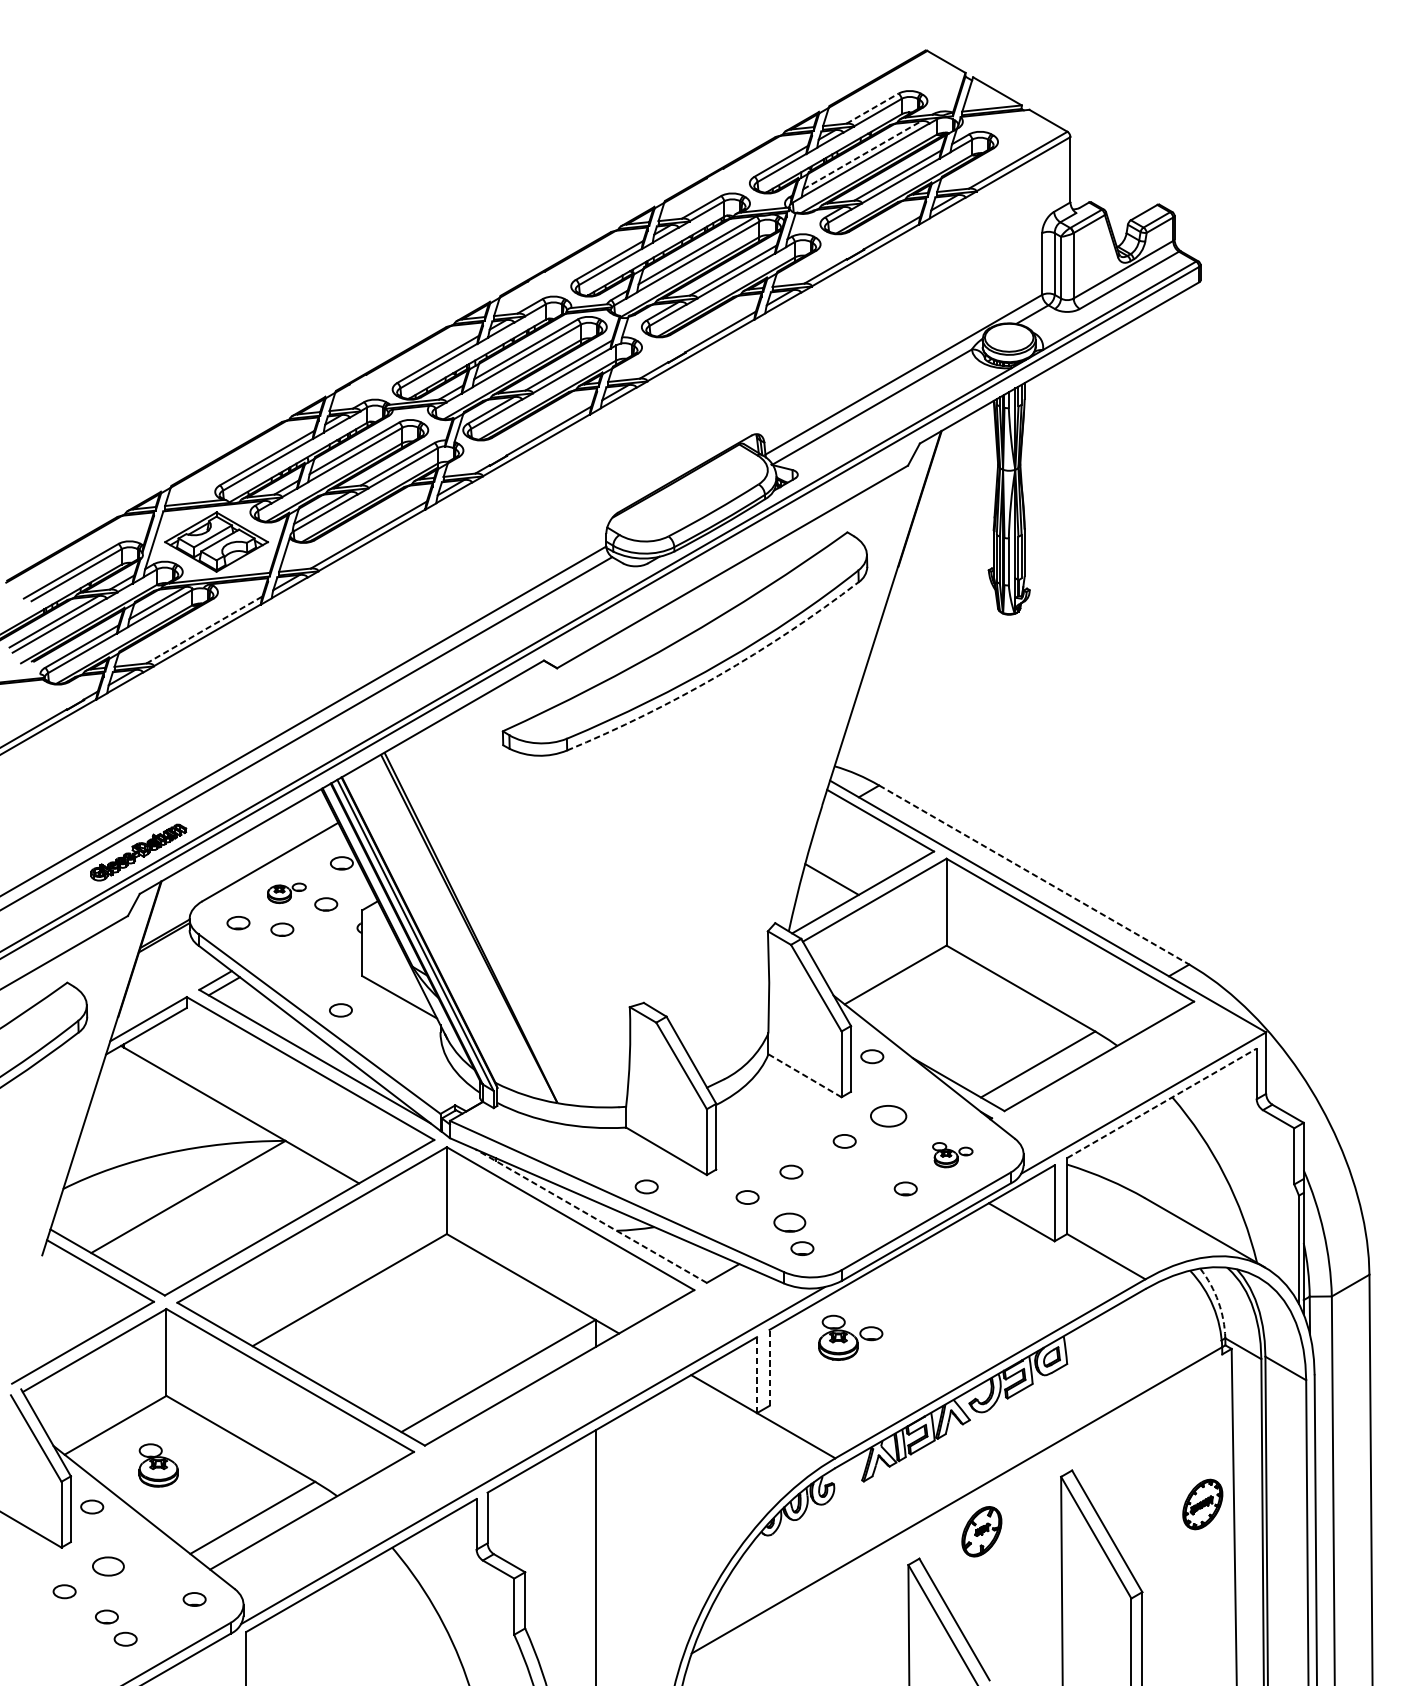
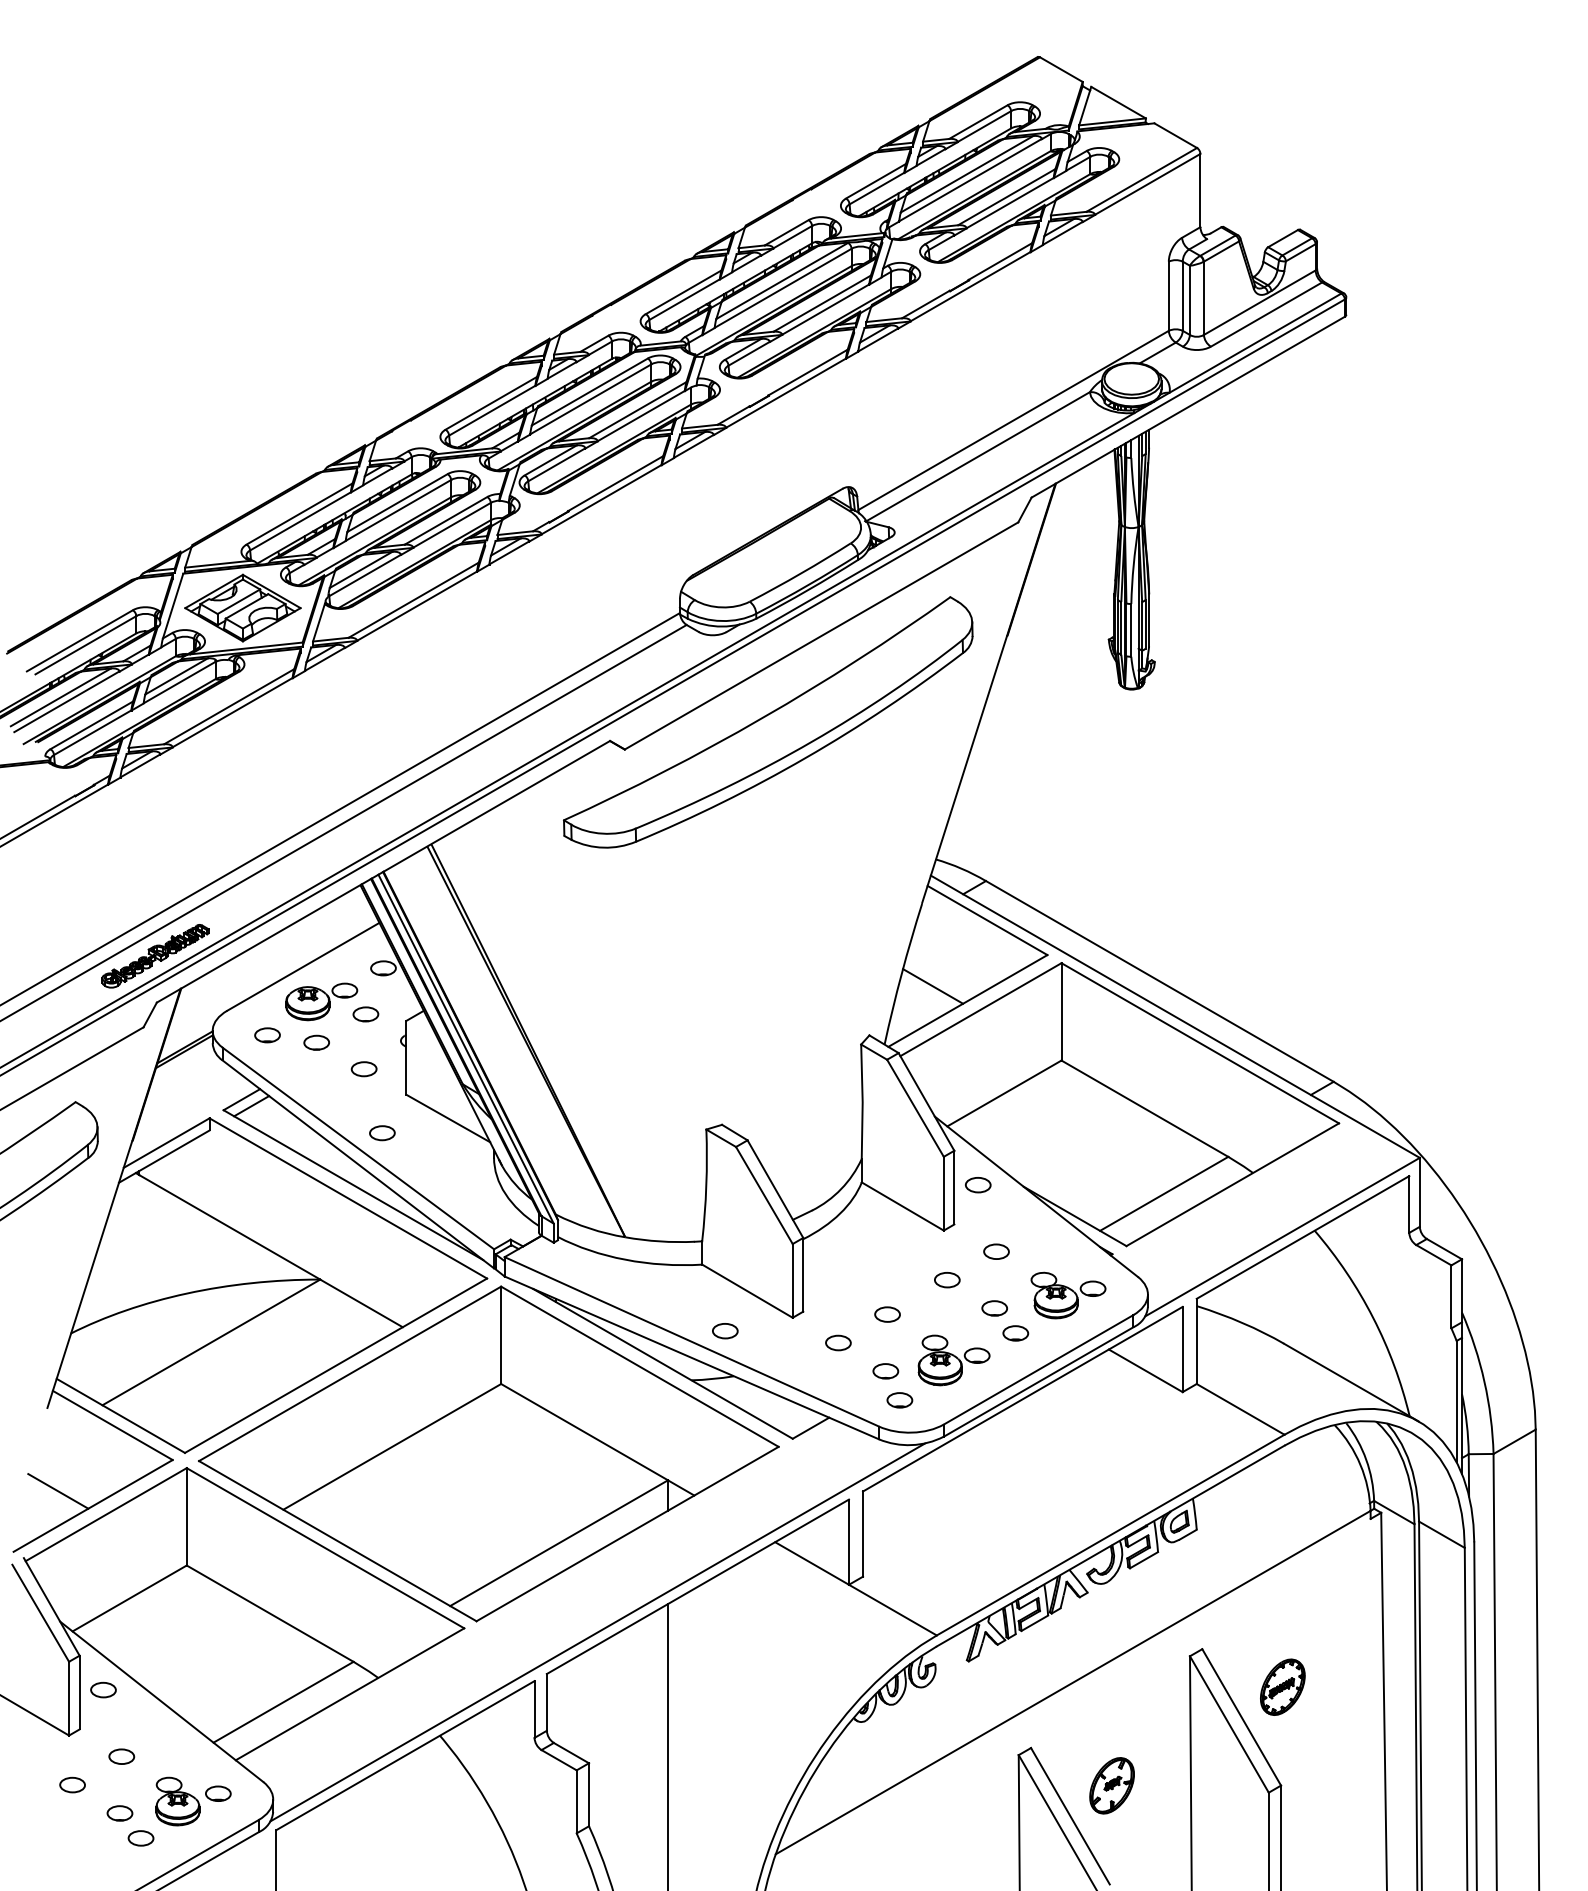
line: (872, 109) -> (978, 122), dashed -> solid
line: (862, 155) -> (967, 174), dashed -> solid
line: (204, 629) -> (229, 706), dashed -> solid
arc: (718, 676) -> (805, 758), dashed -> solid
line: (1033, 875) -> (1159, 981), dashed -> solid
part: (286, 892) -> (321, 1001), size x1.67
part: (324, 953) -> (363, 1069), added
line: (804, 1075) -> (902, 1206), dashed -> solid
line: (1162, 1103) -> (1303, 1237), dashed -> solid
part: (888, 1115) -> (996, 1251), size x0.62
part: (952, 1155) -> (1068, 1295), size x1.67
part: (886, 1166) -> (994, 1308), added
line: (590, 1215) -> (662, 1363), dashed -> solid
part: (789, 1222) -> (885, 1371), size x0.71
arc: (1218, 1301) -> (1366, 1459), dashed -> solid
line: (52, 1329) -> (58, 1491), added
part: (850, 1337) -> (953, 1360), moved
line: (769, 1368) -> (863, 1534), dashed -> solid
line: (756, 1375) -> (848, 1542), dashed -> solid
part: (158, 1465) -> (177, 1801), moved
part: (1202, 1503) -> (1282, 1686), moved
part: (981, 1531) -> (1111, 1785), moved
part: (108, 1566) -> (121, 1756), size x0.71

